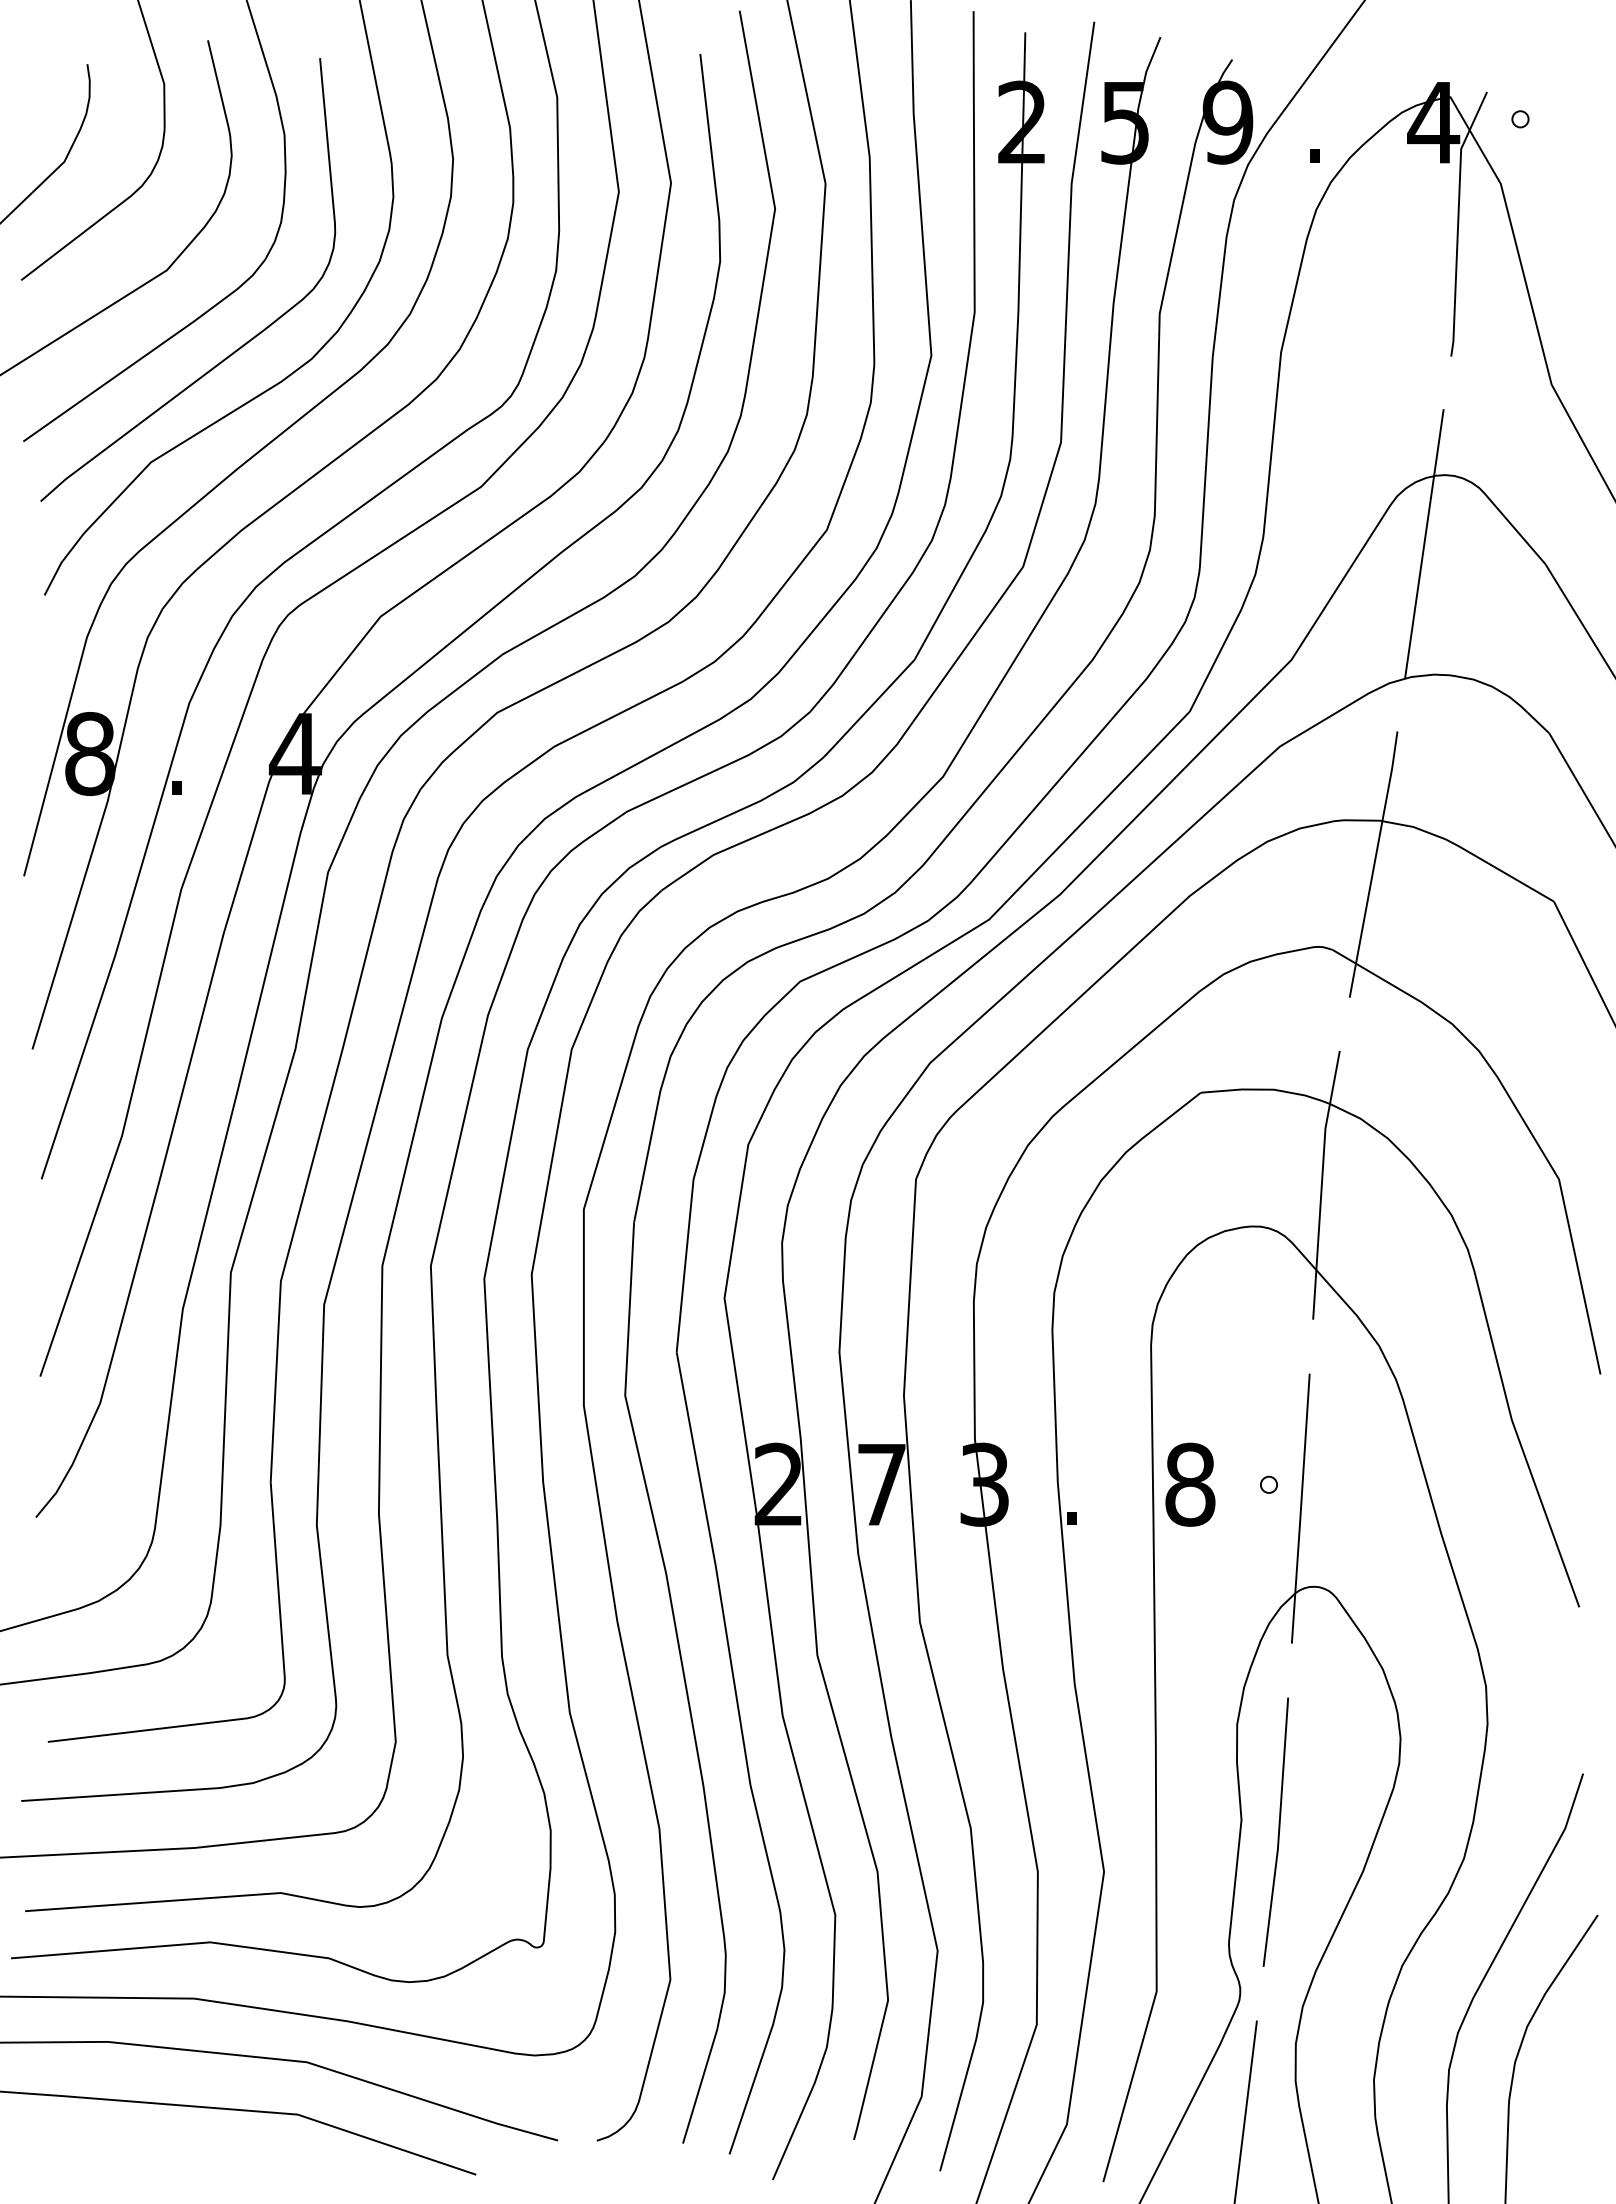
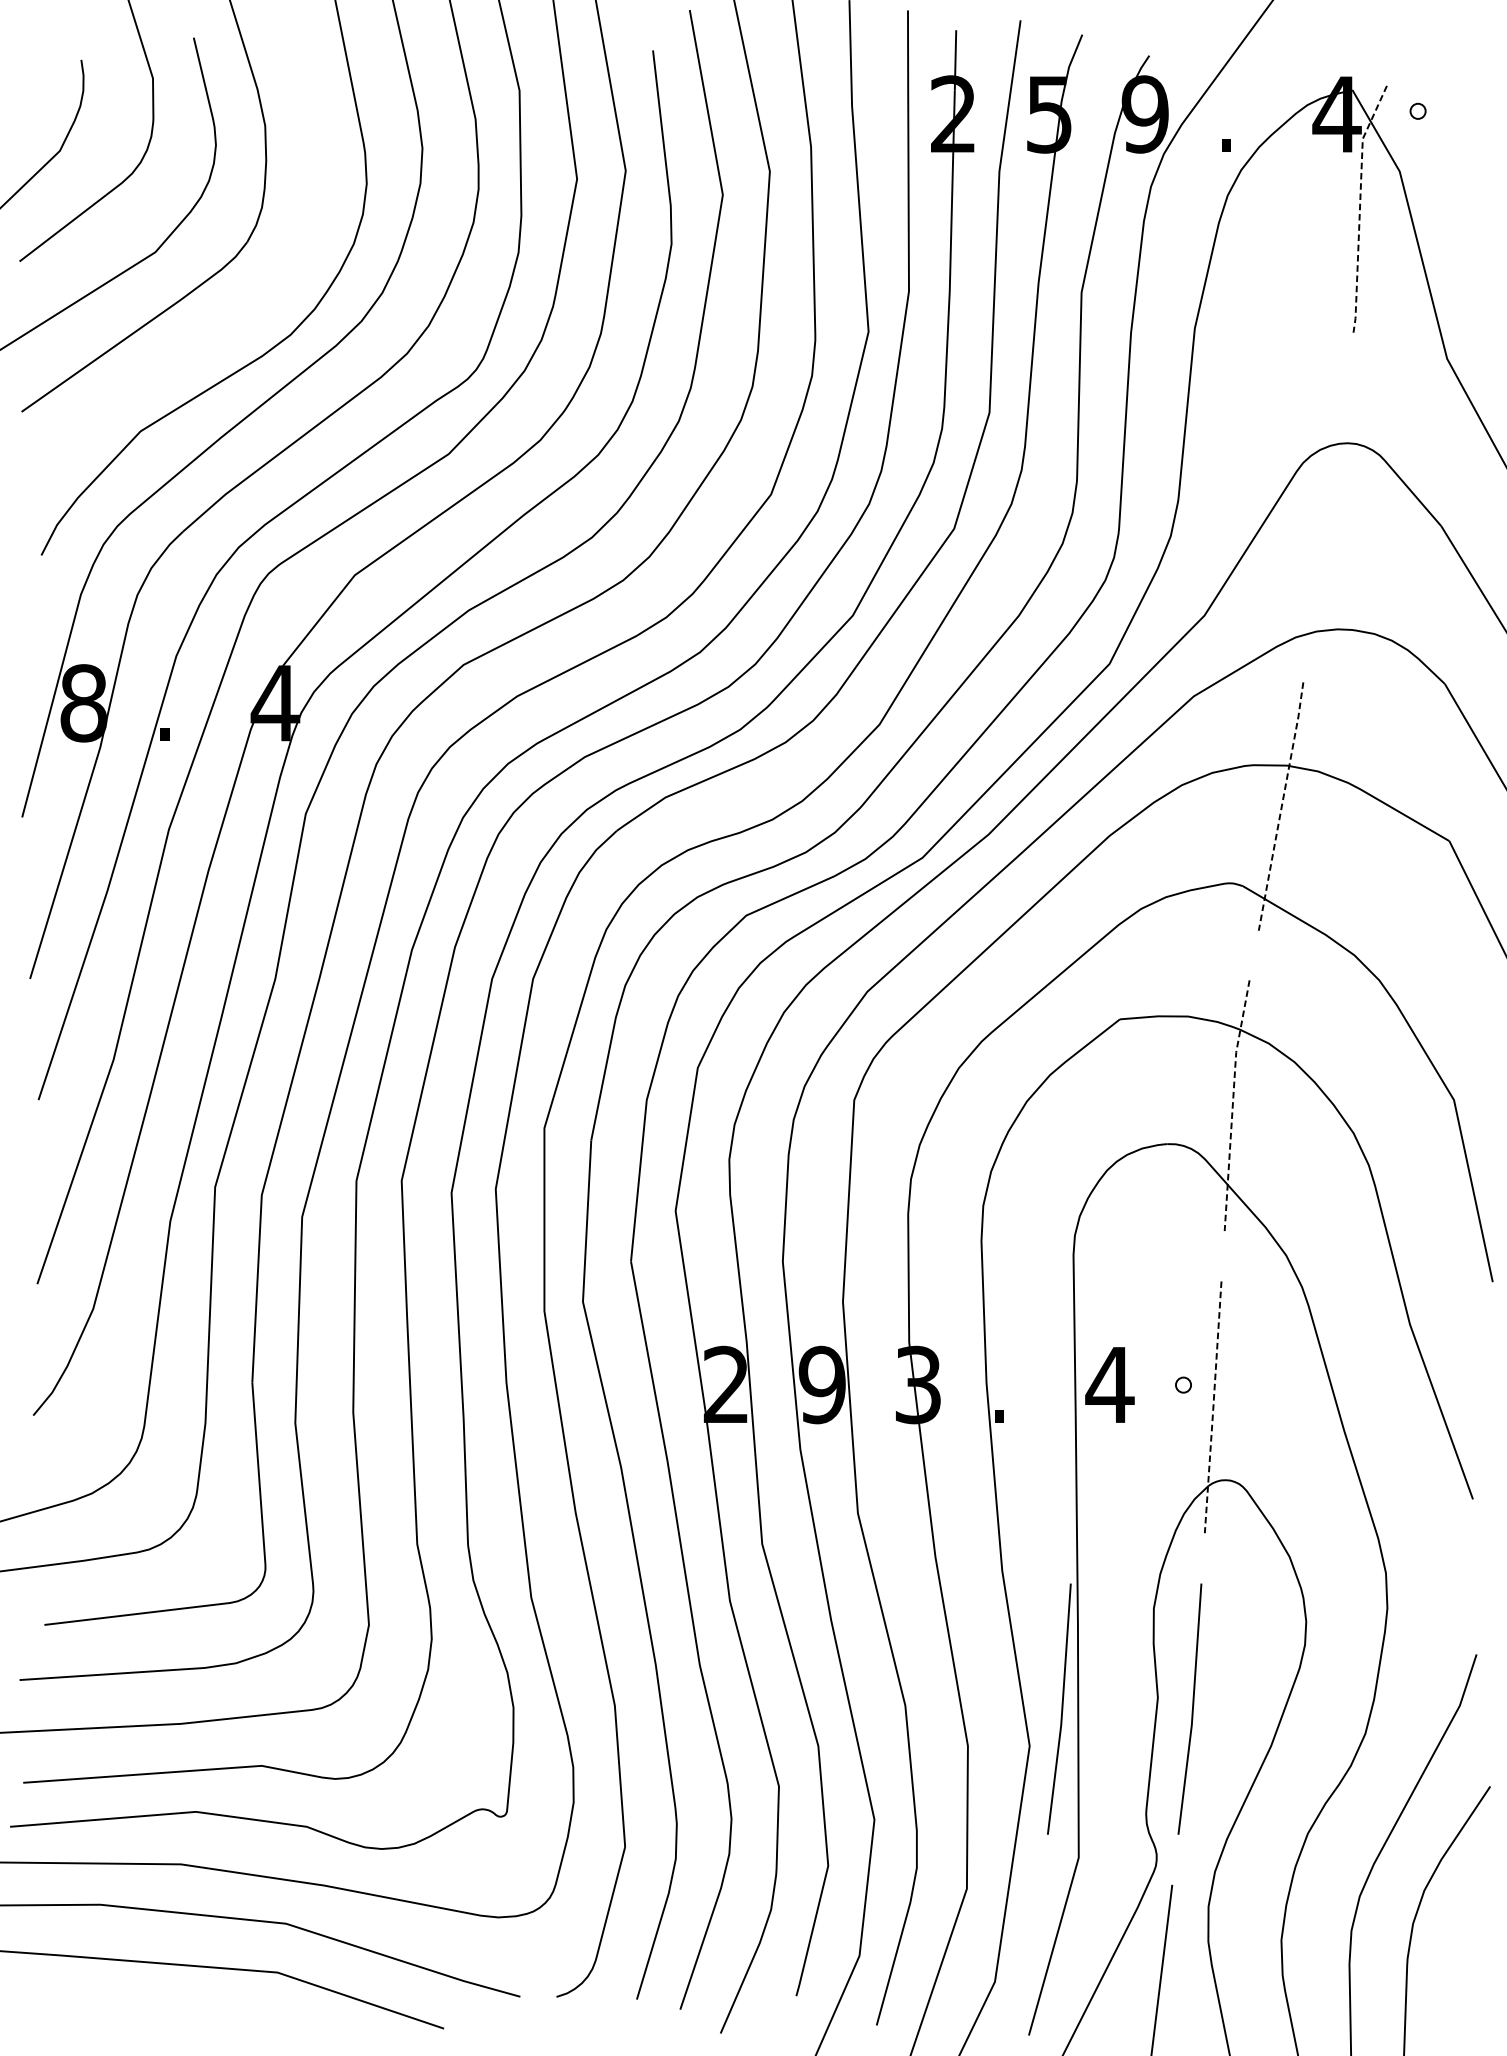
line: (1458, 221) -> (1360, 206), solid -> dashed
curve: (237, 348) -> (221, 325), removed
line: (1424, 543) -> (1328, 507), removed
line: (1374, 864) -> (1281, 806), solid -> dashed
line: (1321, 1184) -> (1232, 1104), solid -> dashed
text: (881, 1484) -> (822, 1384), 7 -> 9
text: (1189, 1484) -> (1109, 1384), 8 -> 4
line: (1300, 1509) -> (1212, 1408), solid -> dashed
line: (1138, 1831) -> (1061, 1708), added

